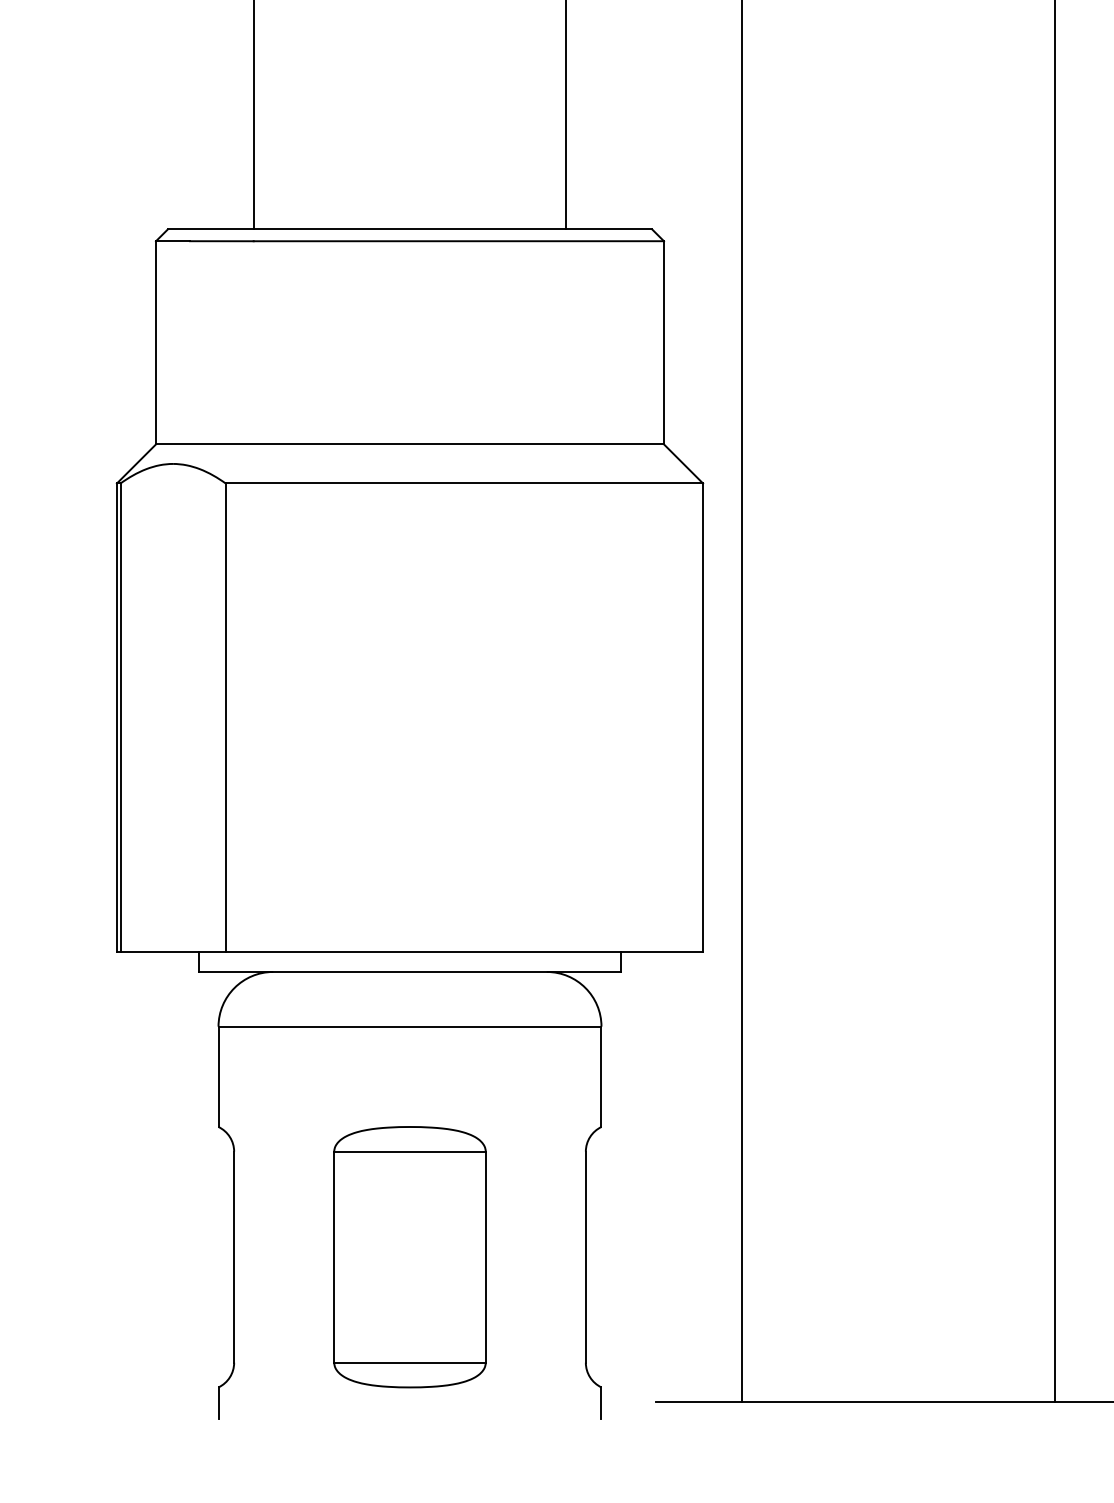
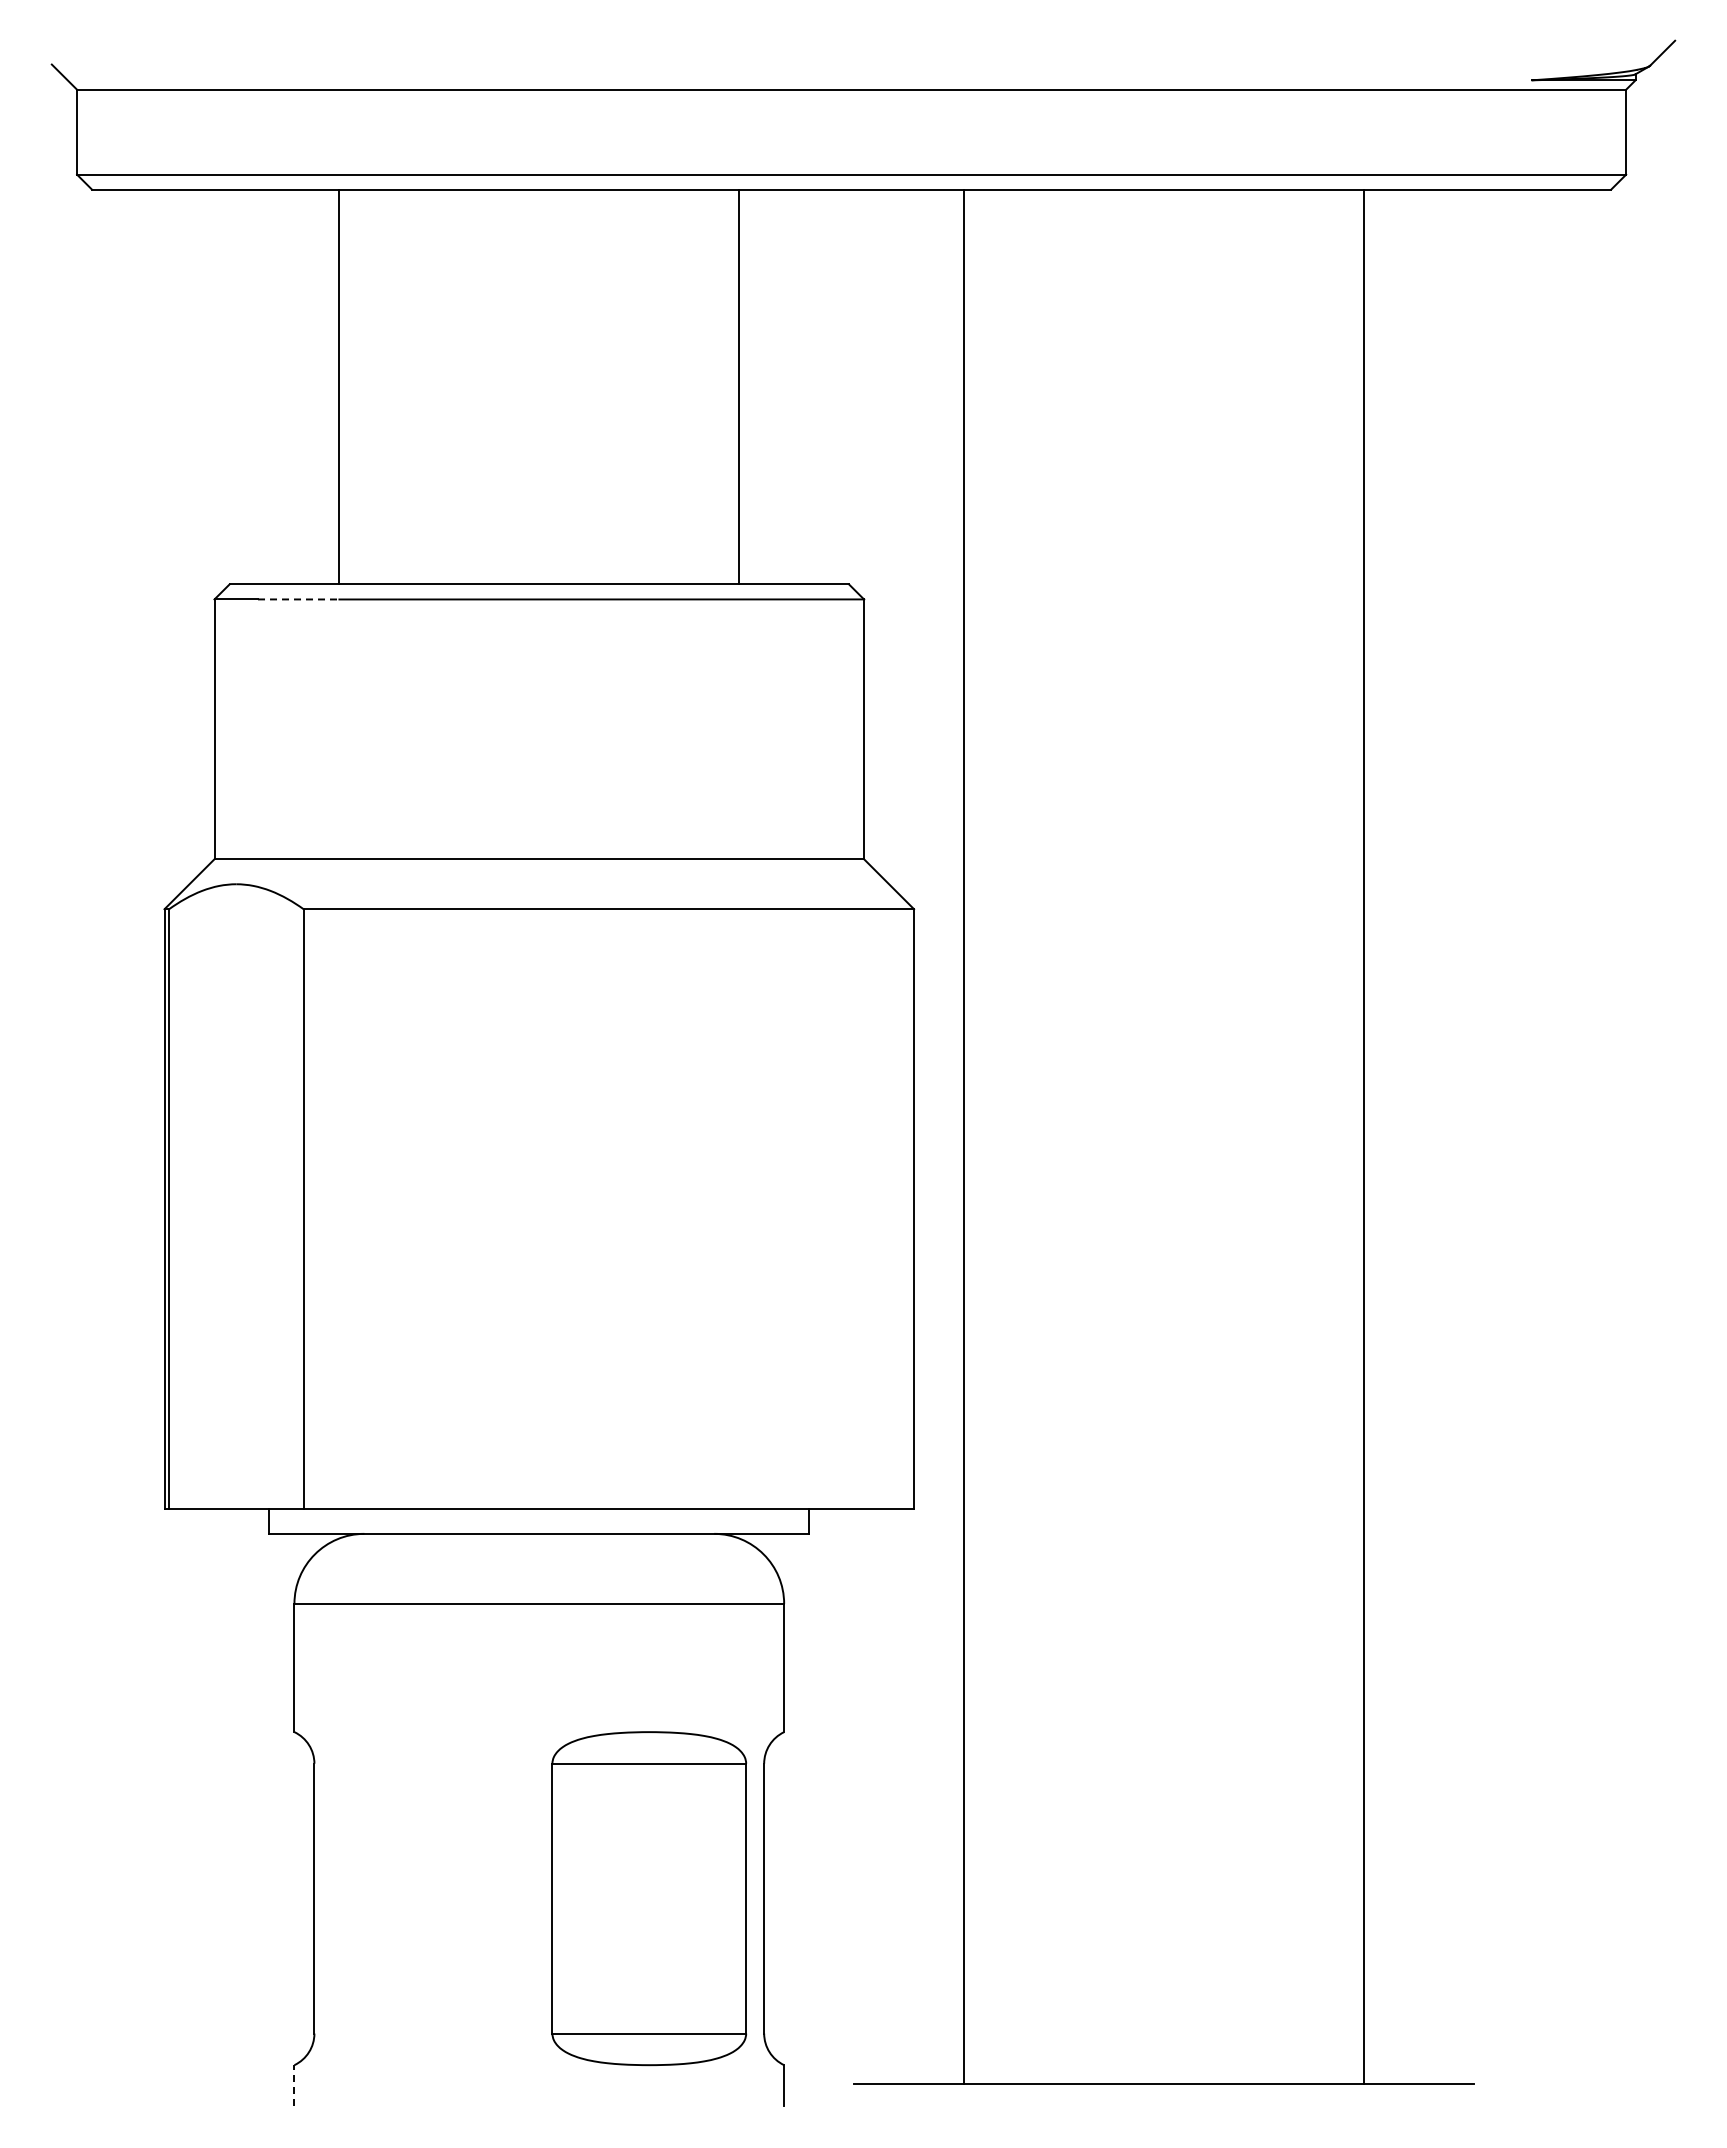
line: (221, 241) -> (298, 599), solid -> dashed
part: (410, 1257) -> (649, 1898), moved
line: (218, 1402) -> (294, 2084), solid -> dashed

